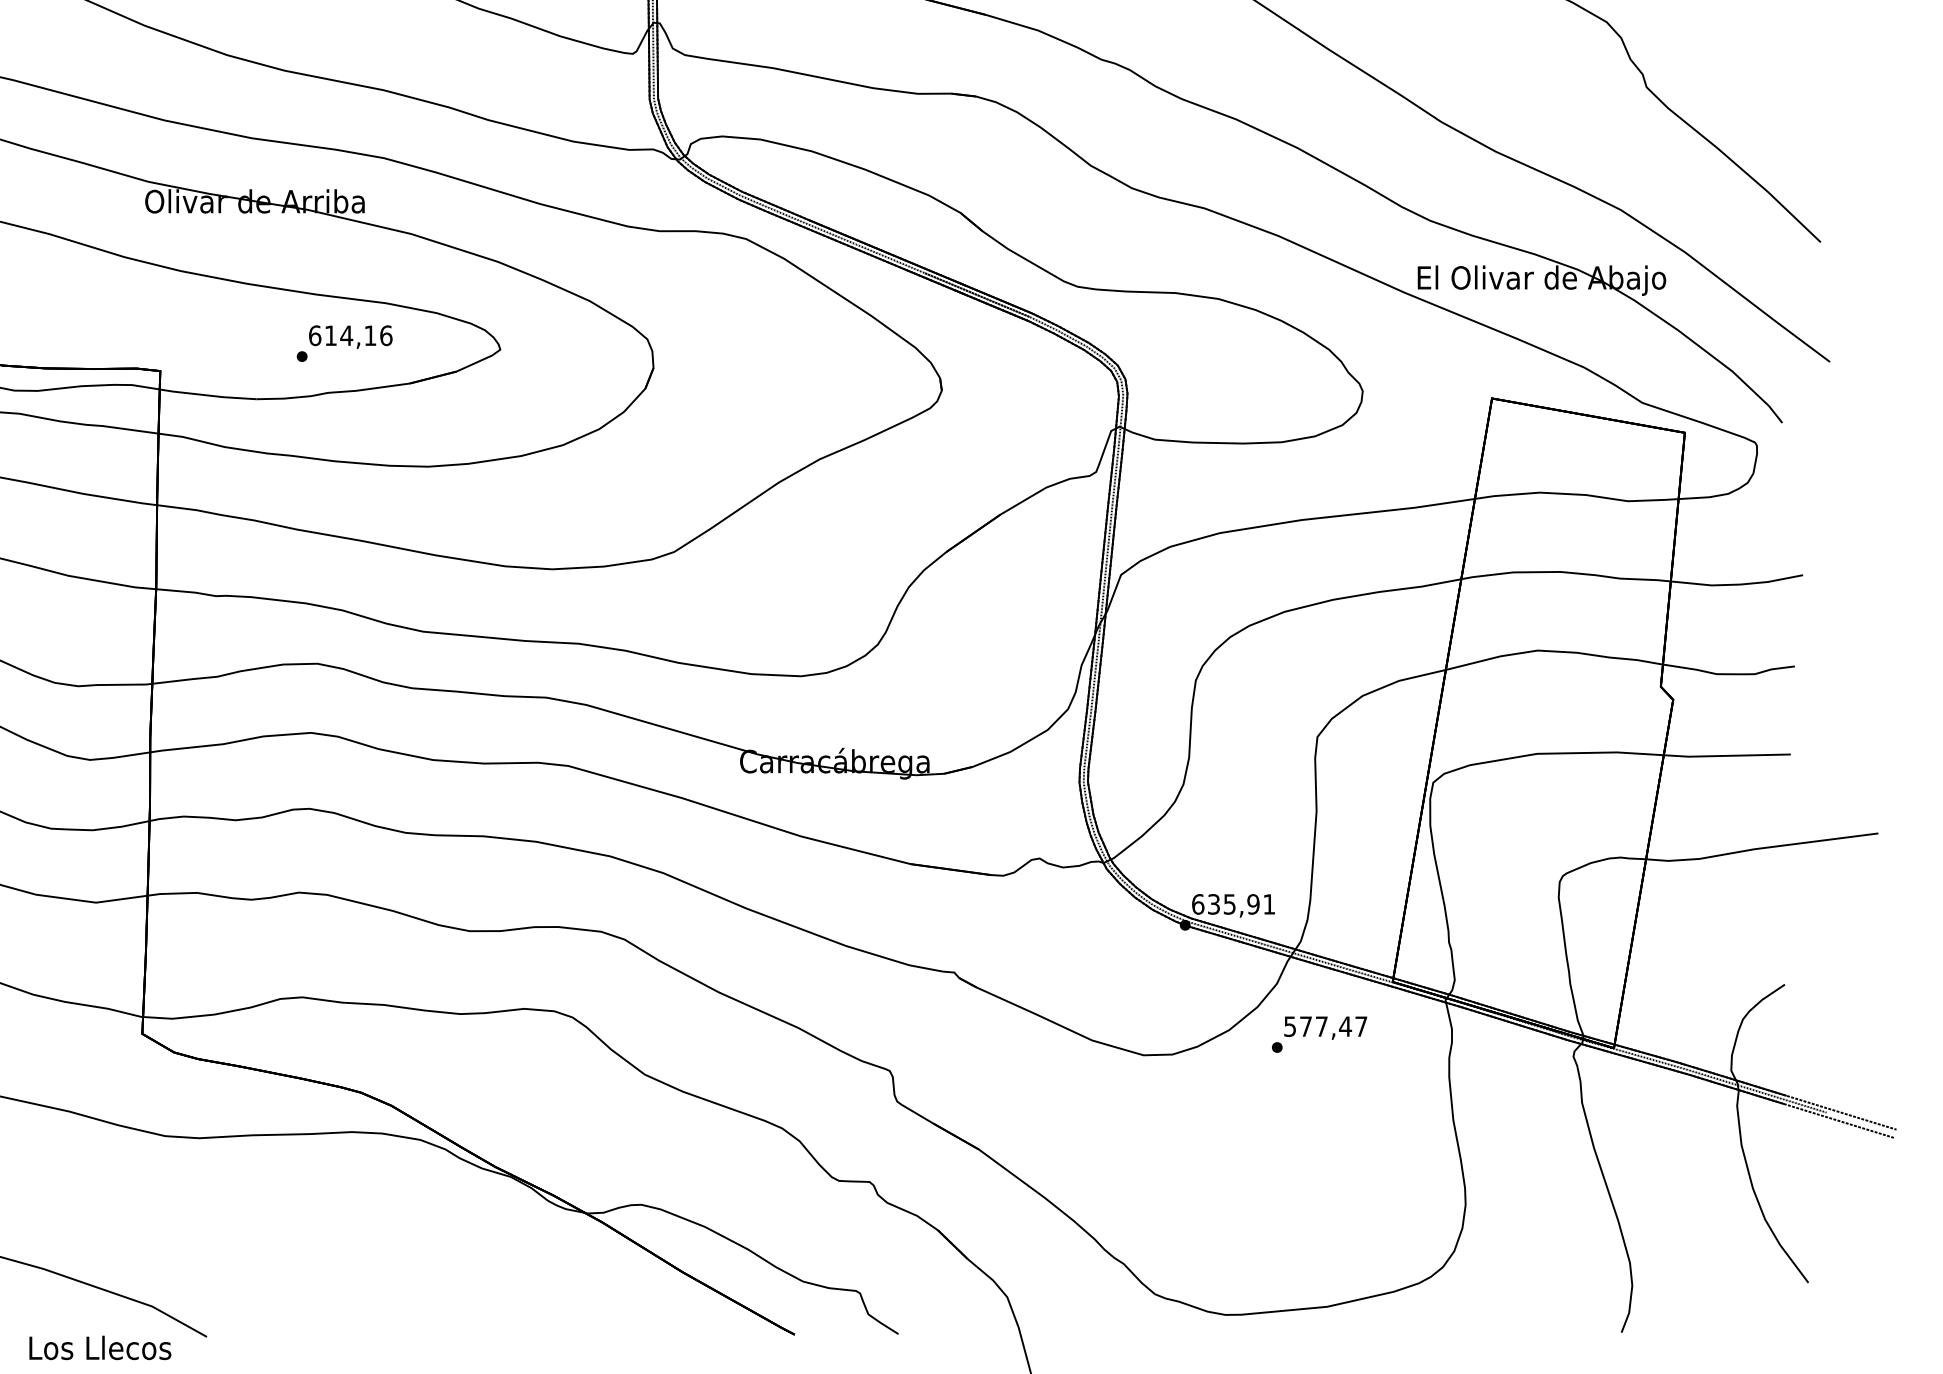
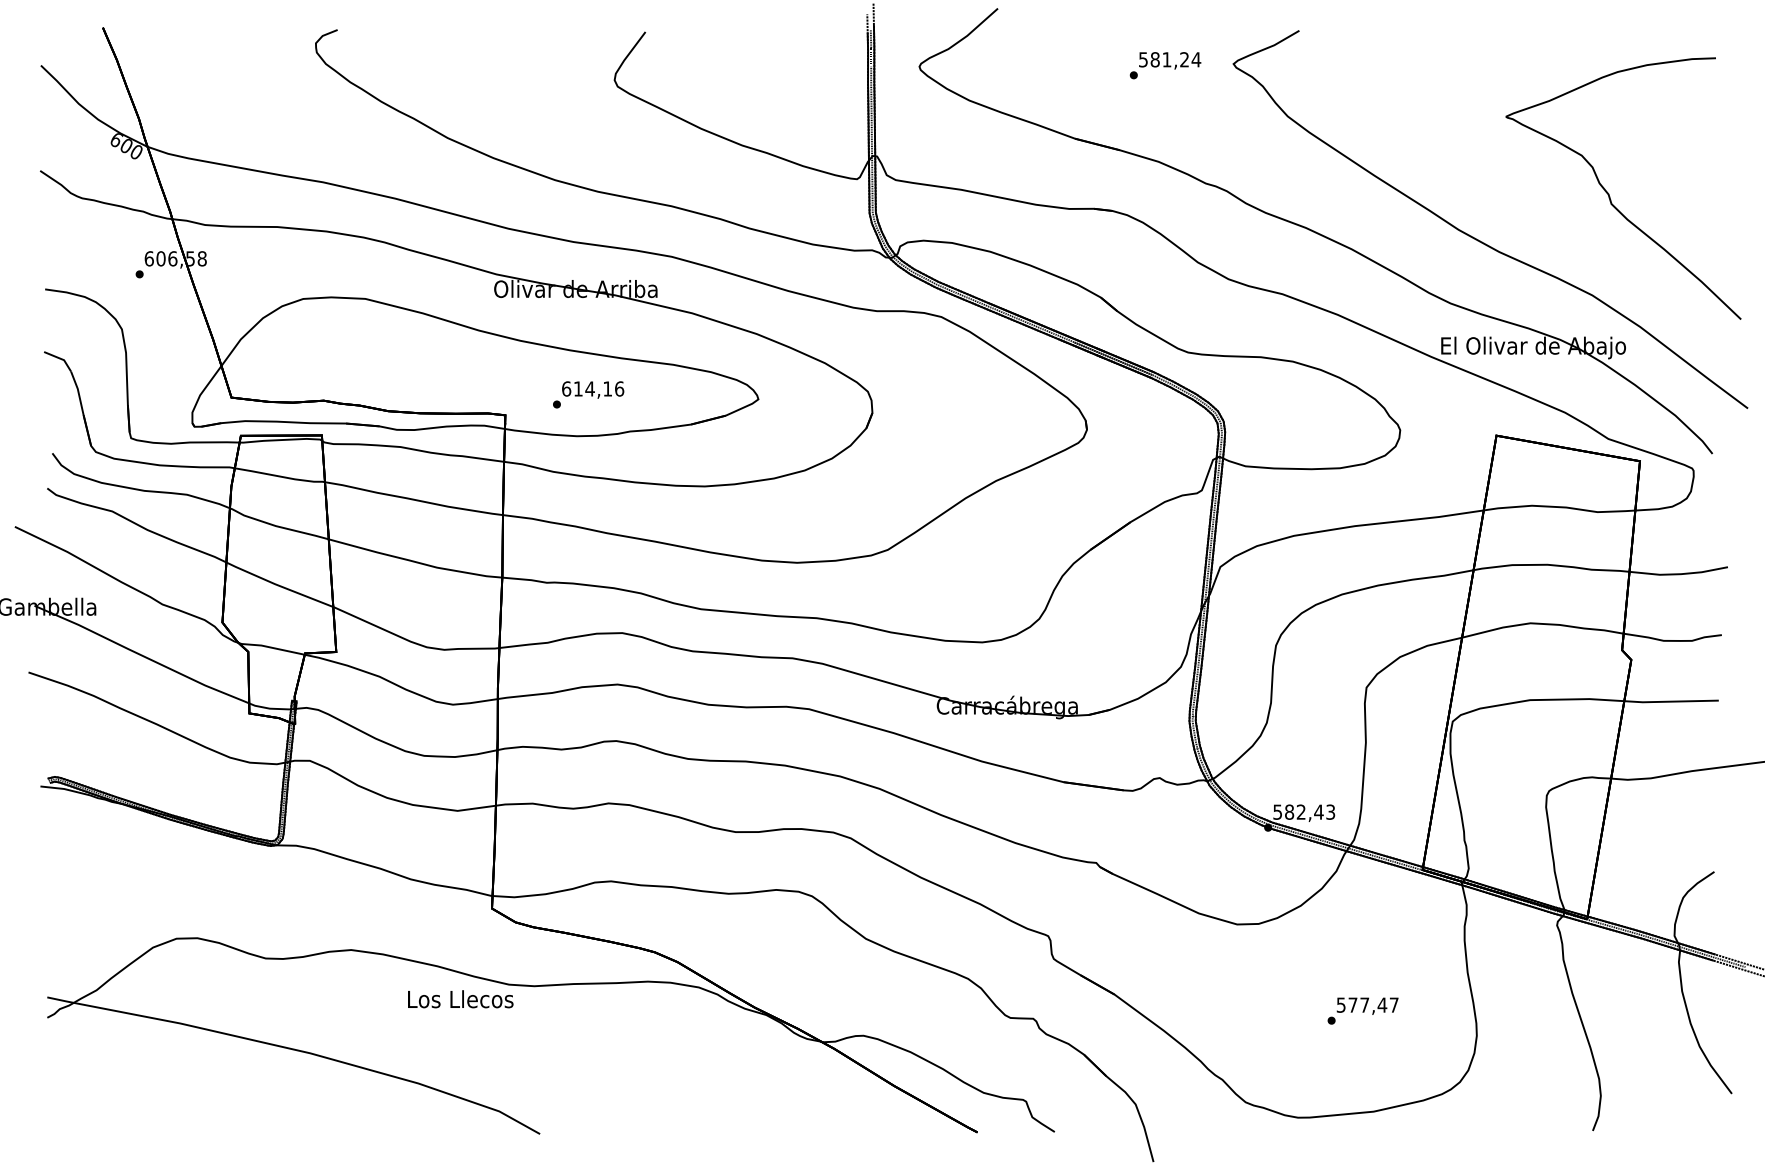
text: (344, 343) -> (588, 394), moved
text: (1234, 903) -> (1304, 811), 635,91 -> 582,43
text: (1318, 1033) -> (1362, 1010), moved
text: (100, 1348) -> (460, 999), moved

